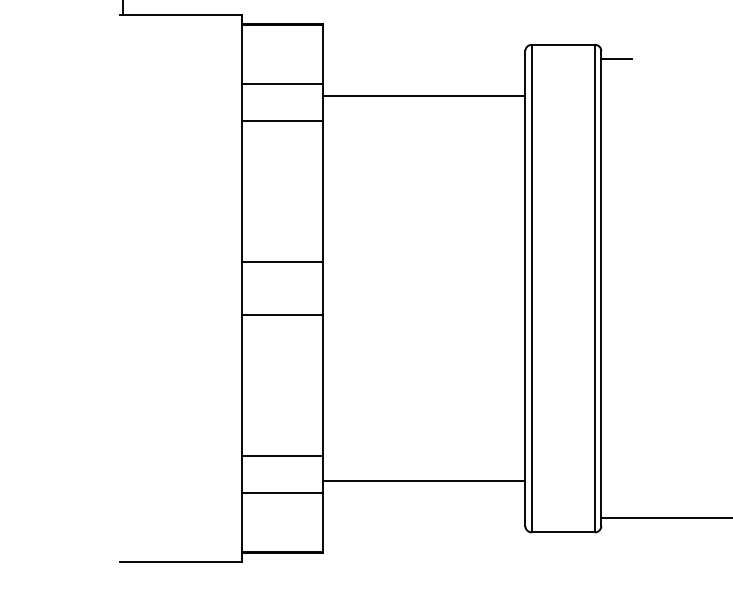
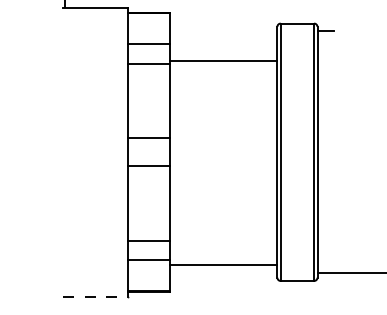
line: (423, 95) -> (223, 60), moved
line: (423, 480) -> (223, 264), moved
line: (182, 561) -> (96, 296), solid -> dashed

